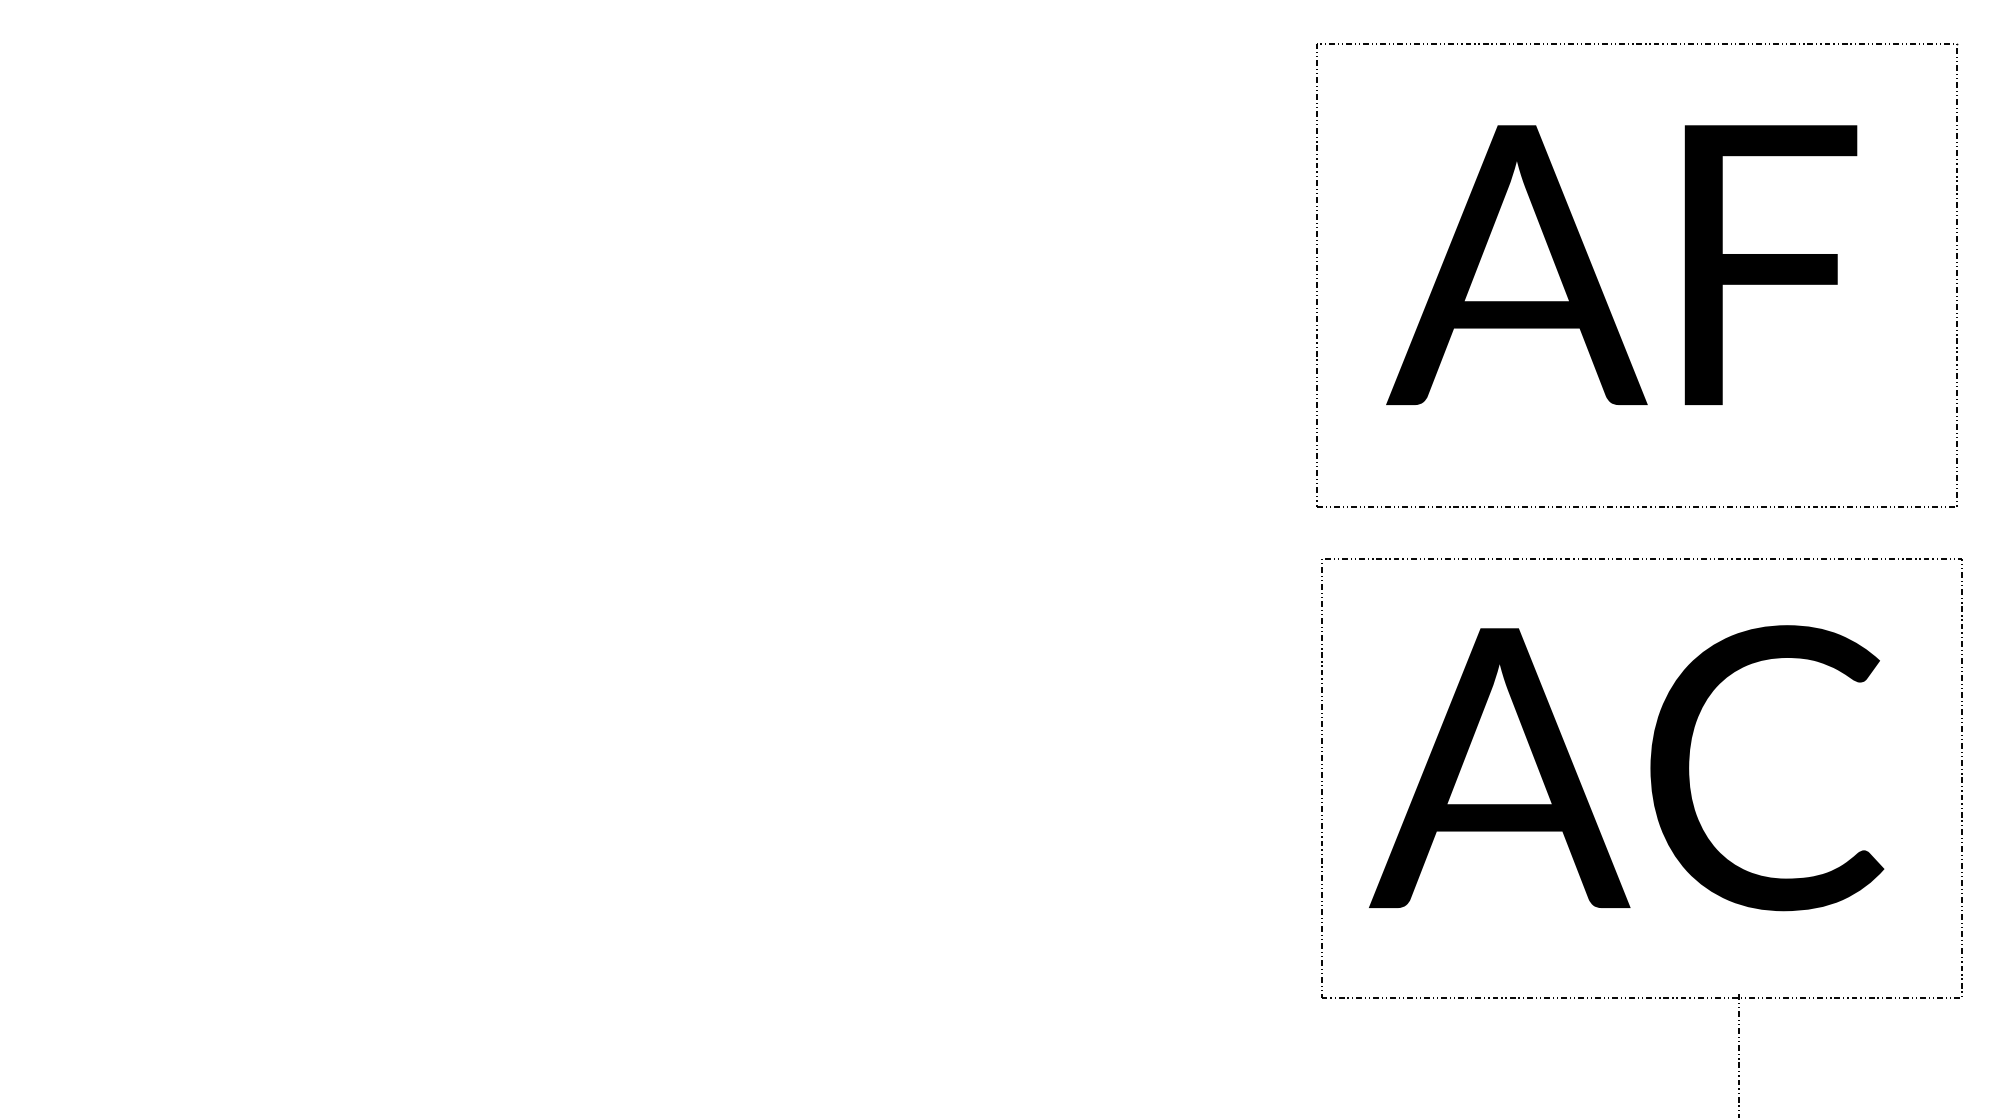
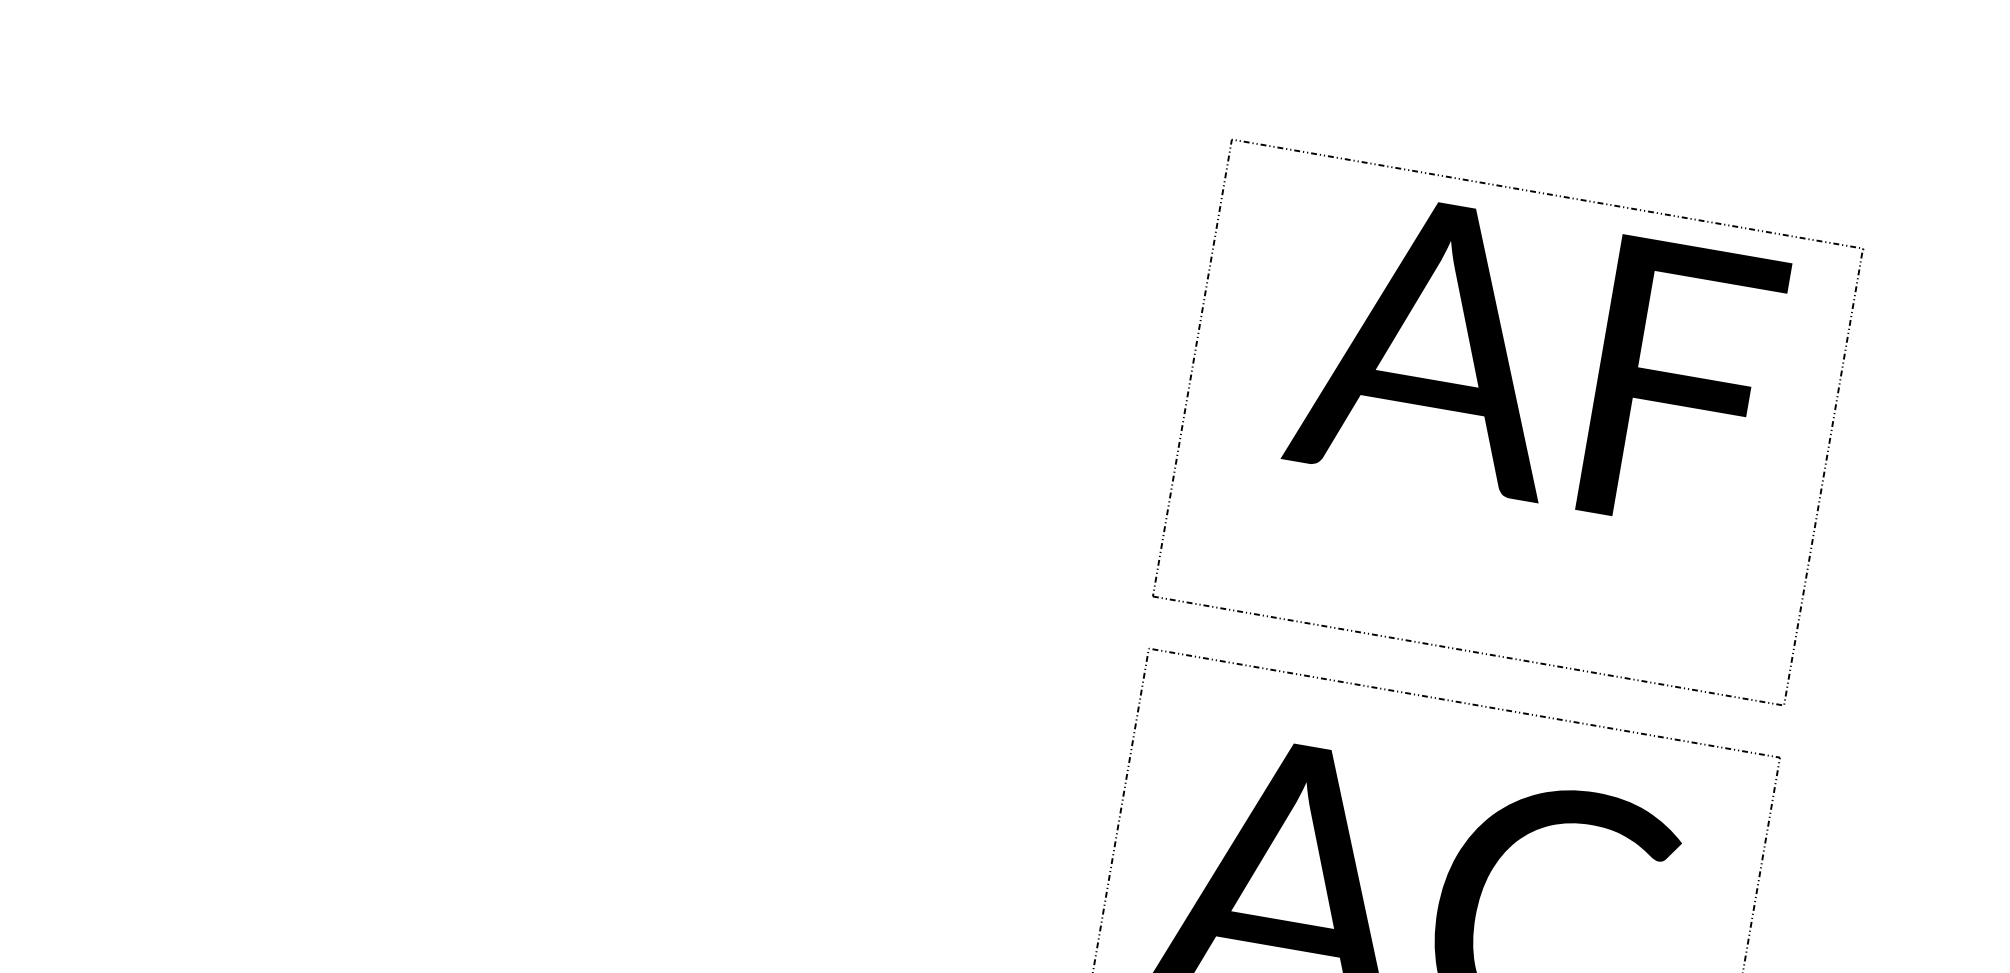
text: (1621, 264) -> (1536, 360), moved

